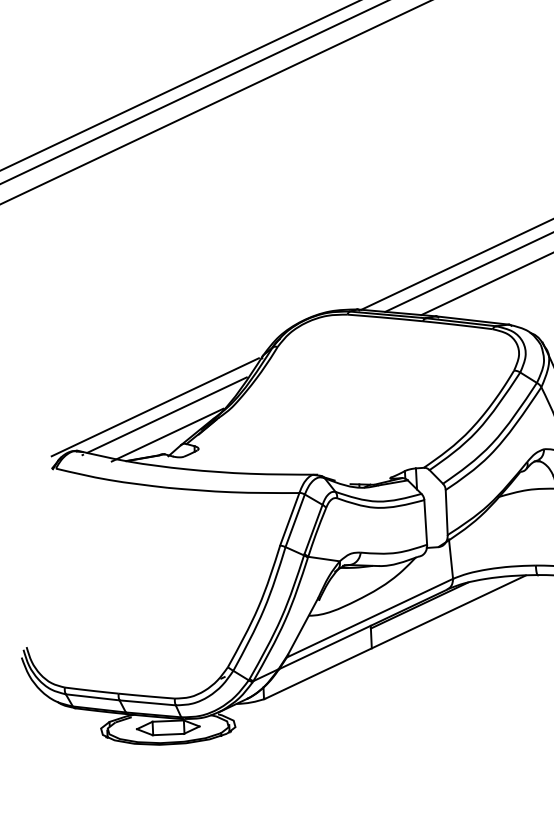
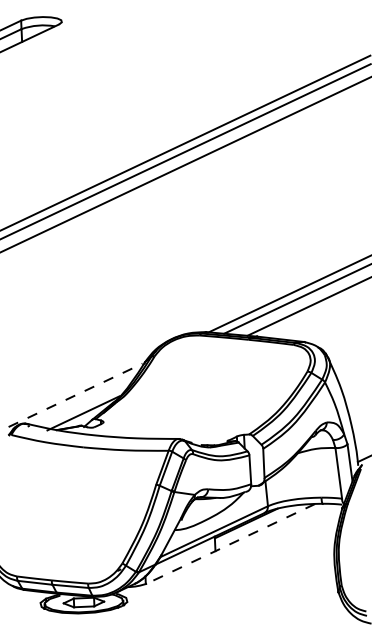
line: (156, 407) -> (76, 395), solid -> dashed
line: (166, 415) -> (82, 400), removed
line: (396, 636) -> (231, 543), solid -> dashed

